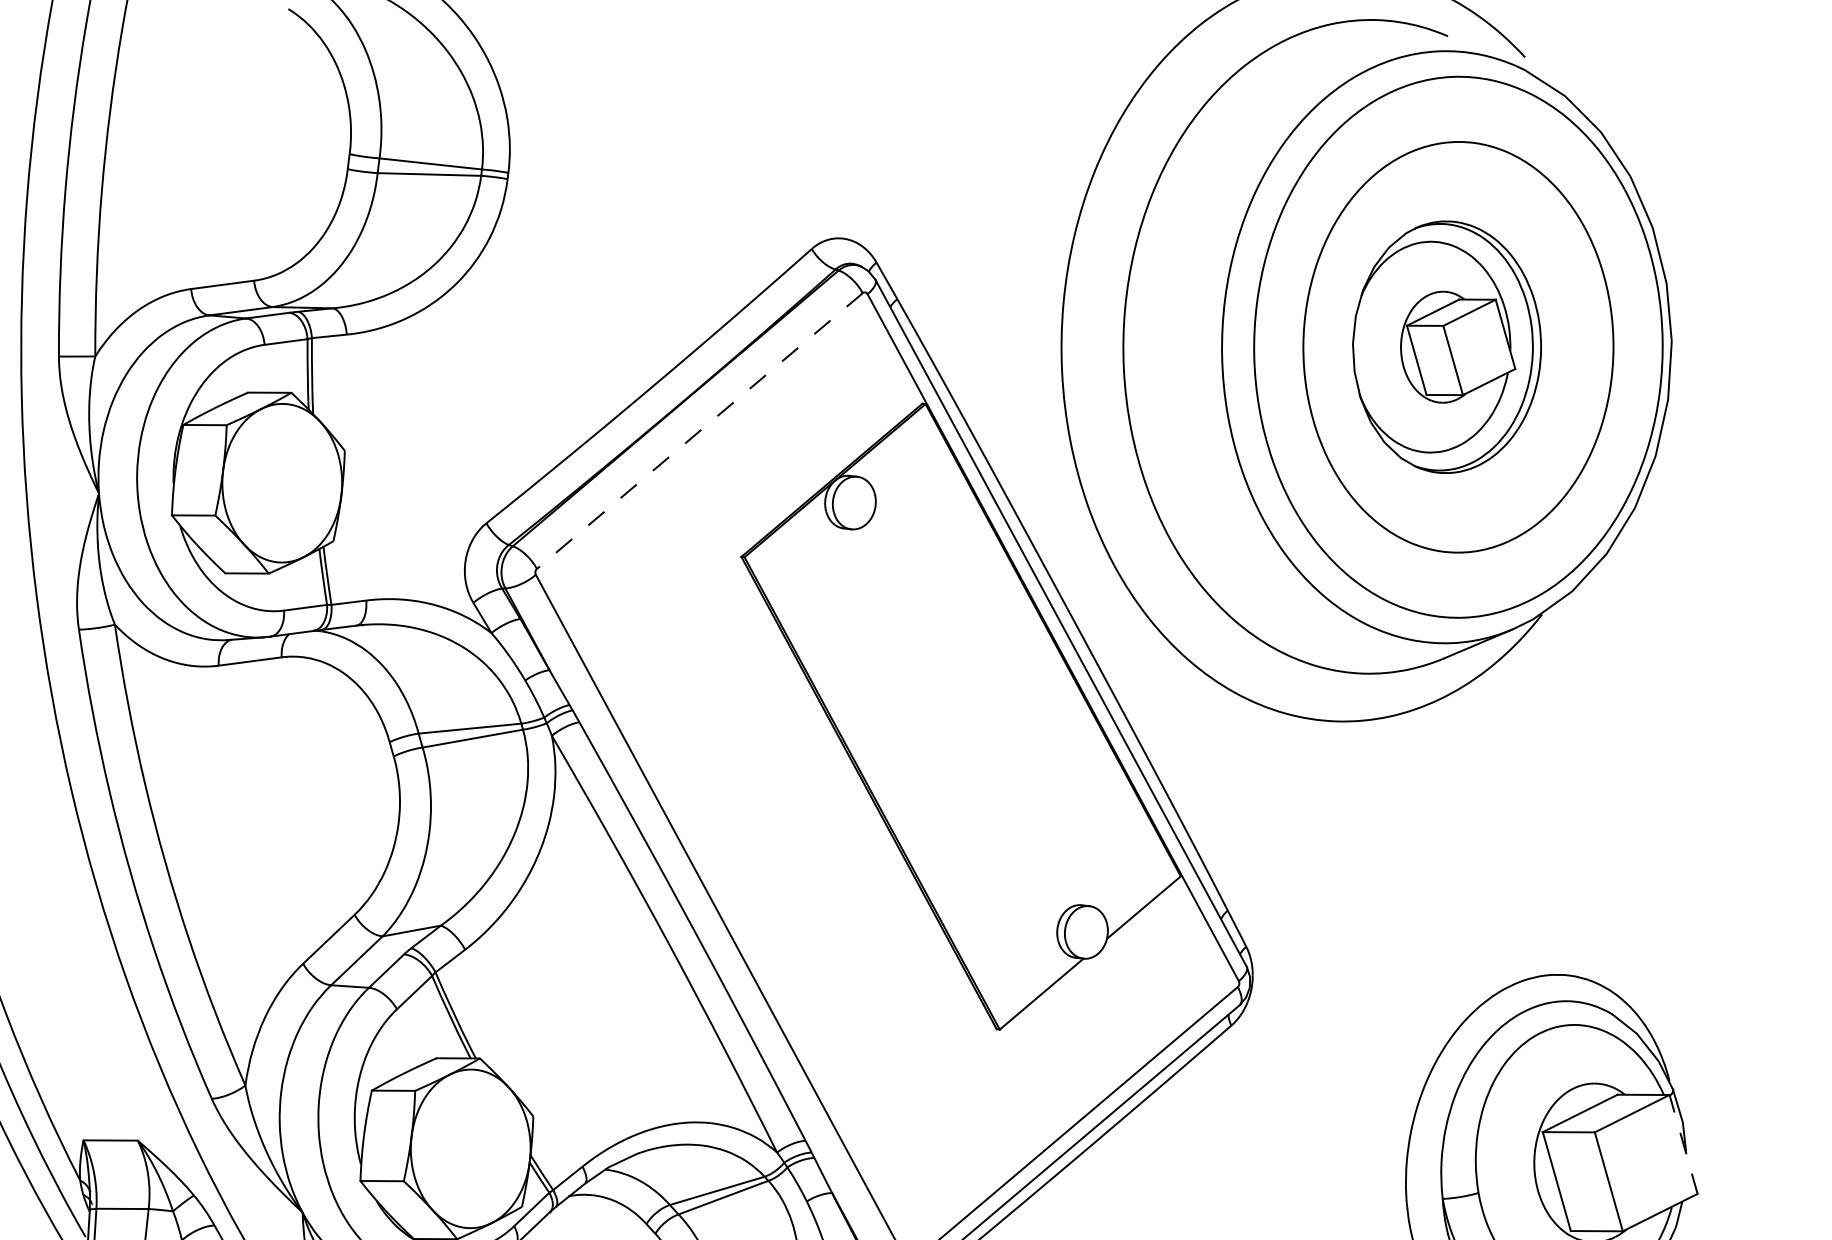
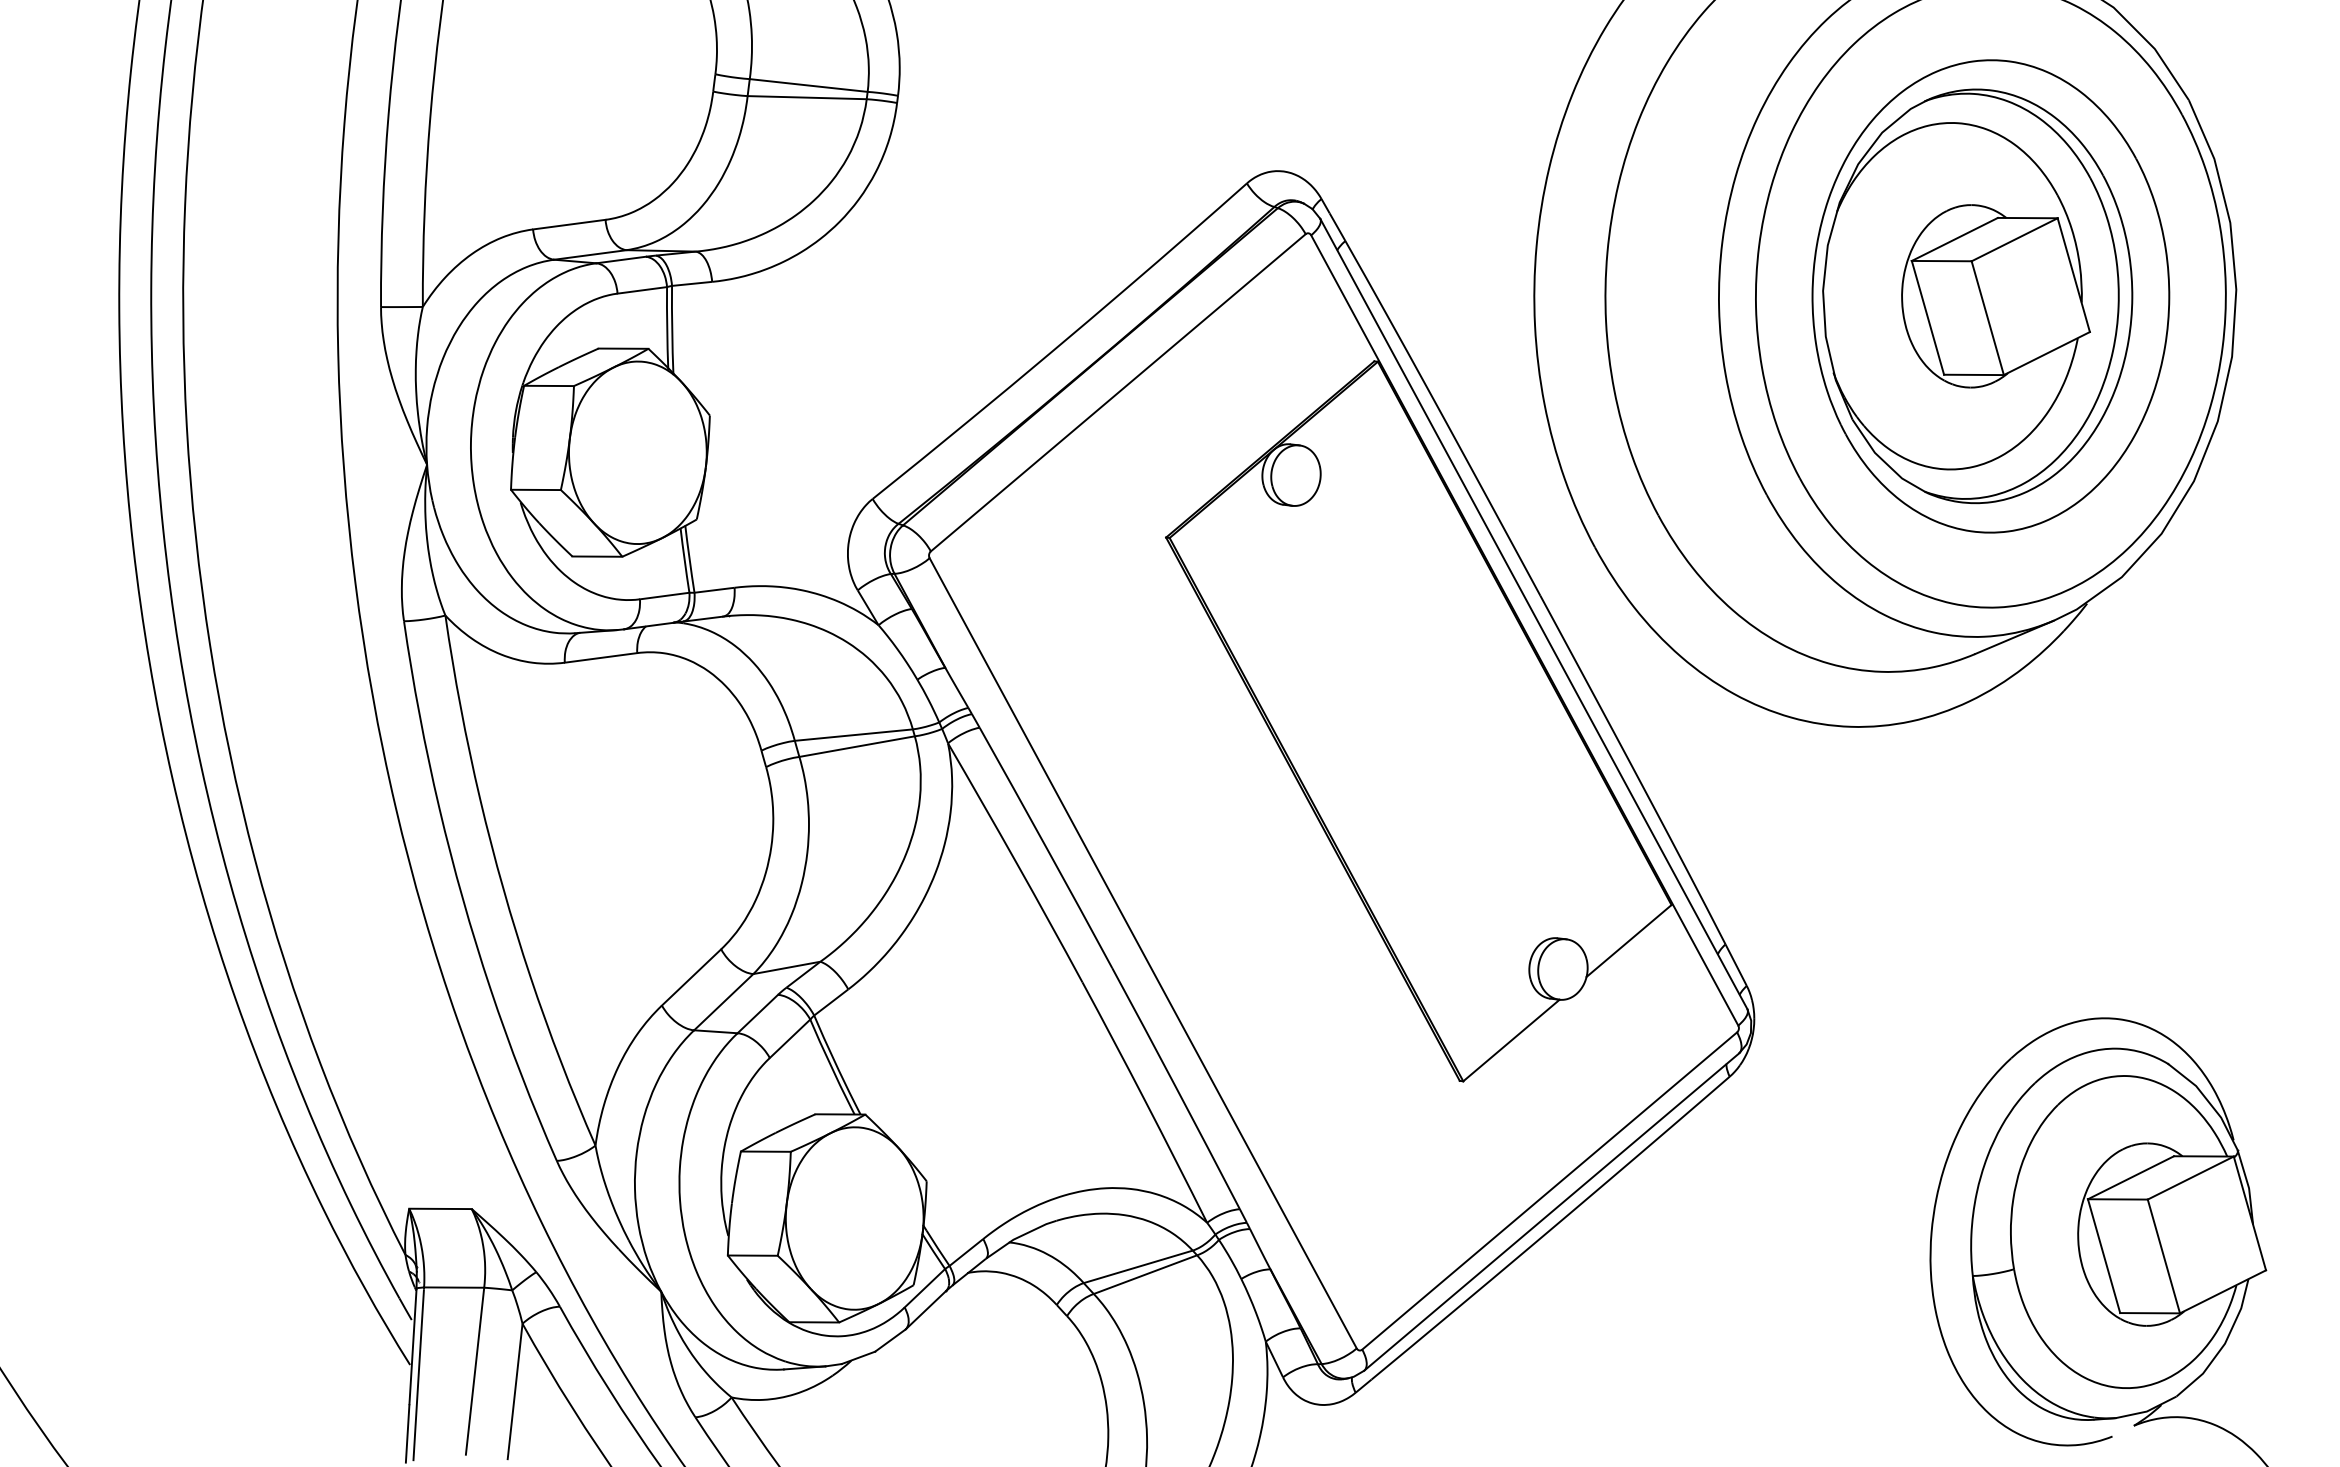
part: (1446, 347) -> (1977, 296), size x1.43
line: (700, 430) -> (1118, 392), dashed -> solid
line: (1683, 1143) -> (2249, 1212), dashed -> solid

